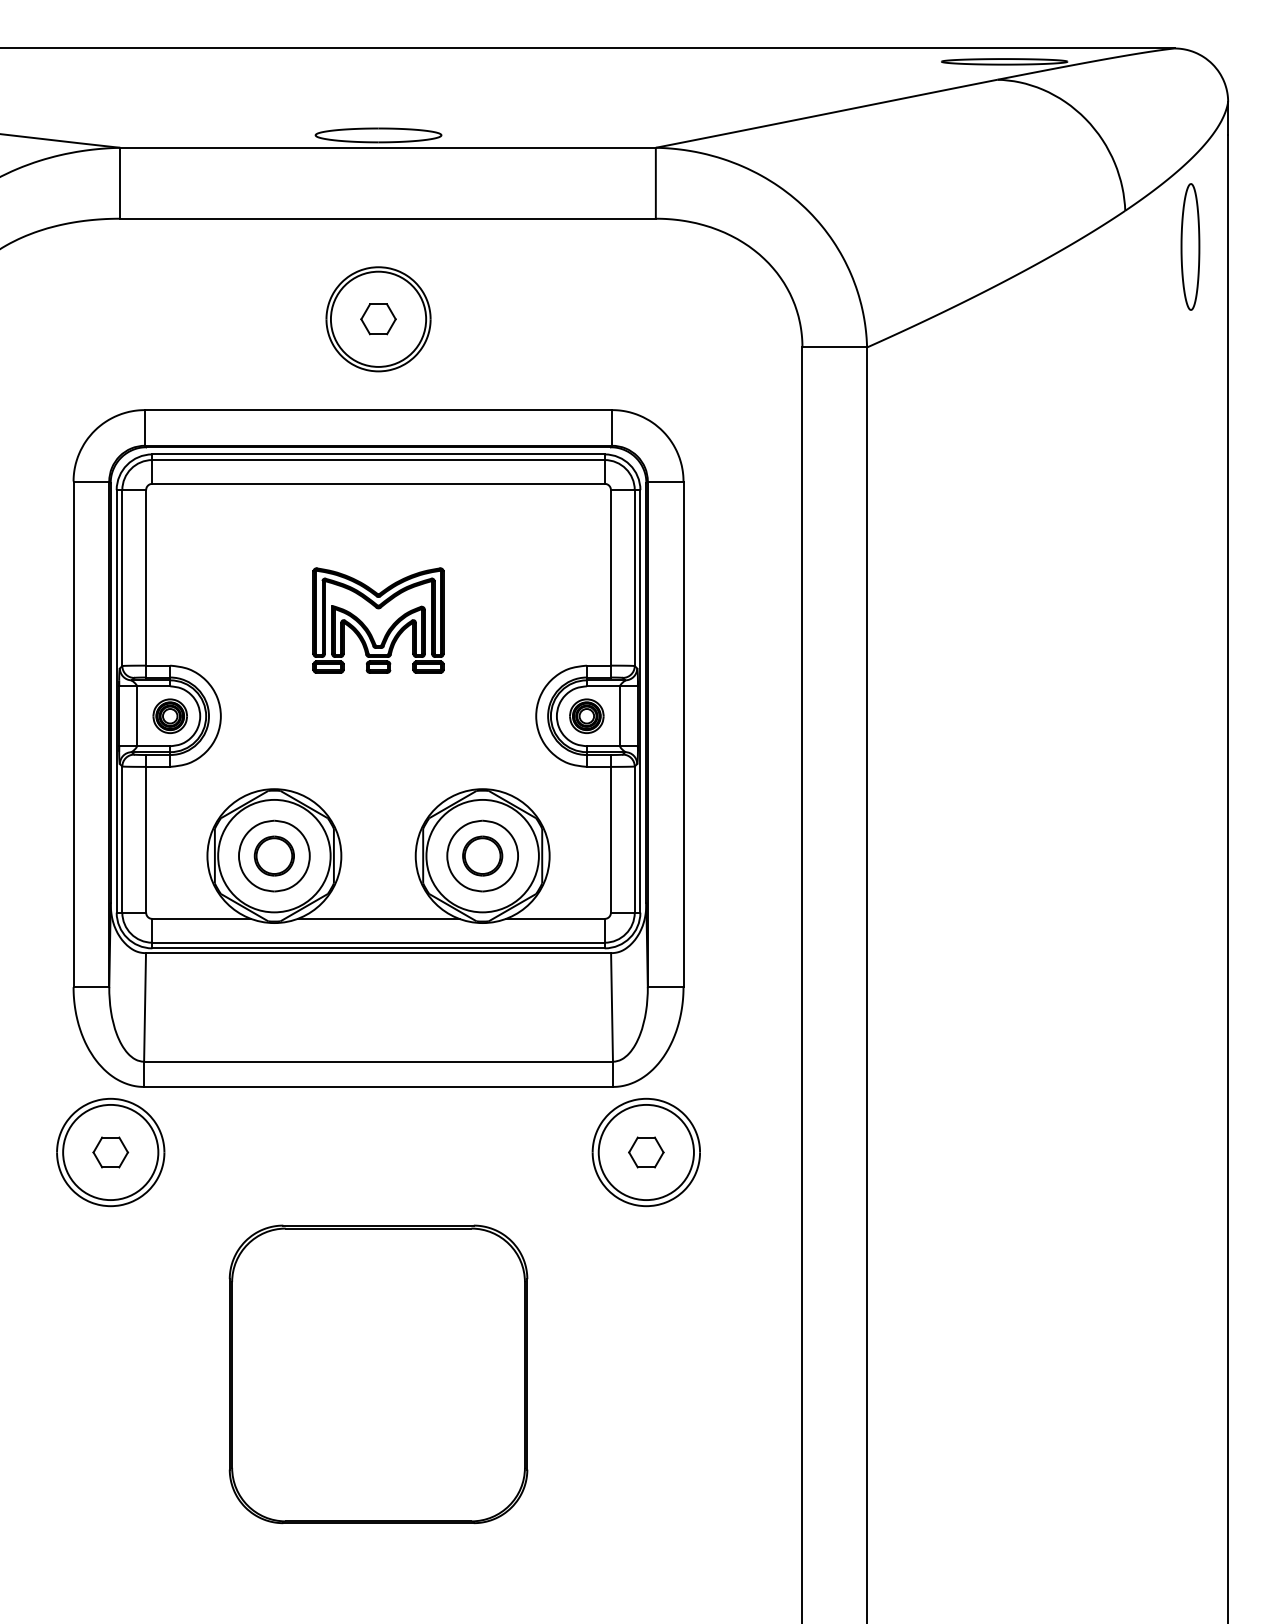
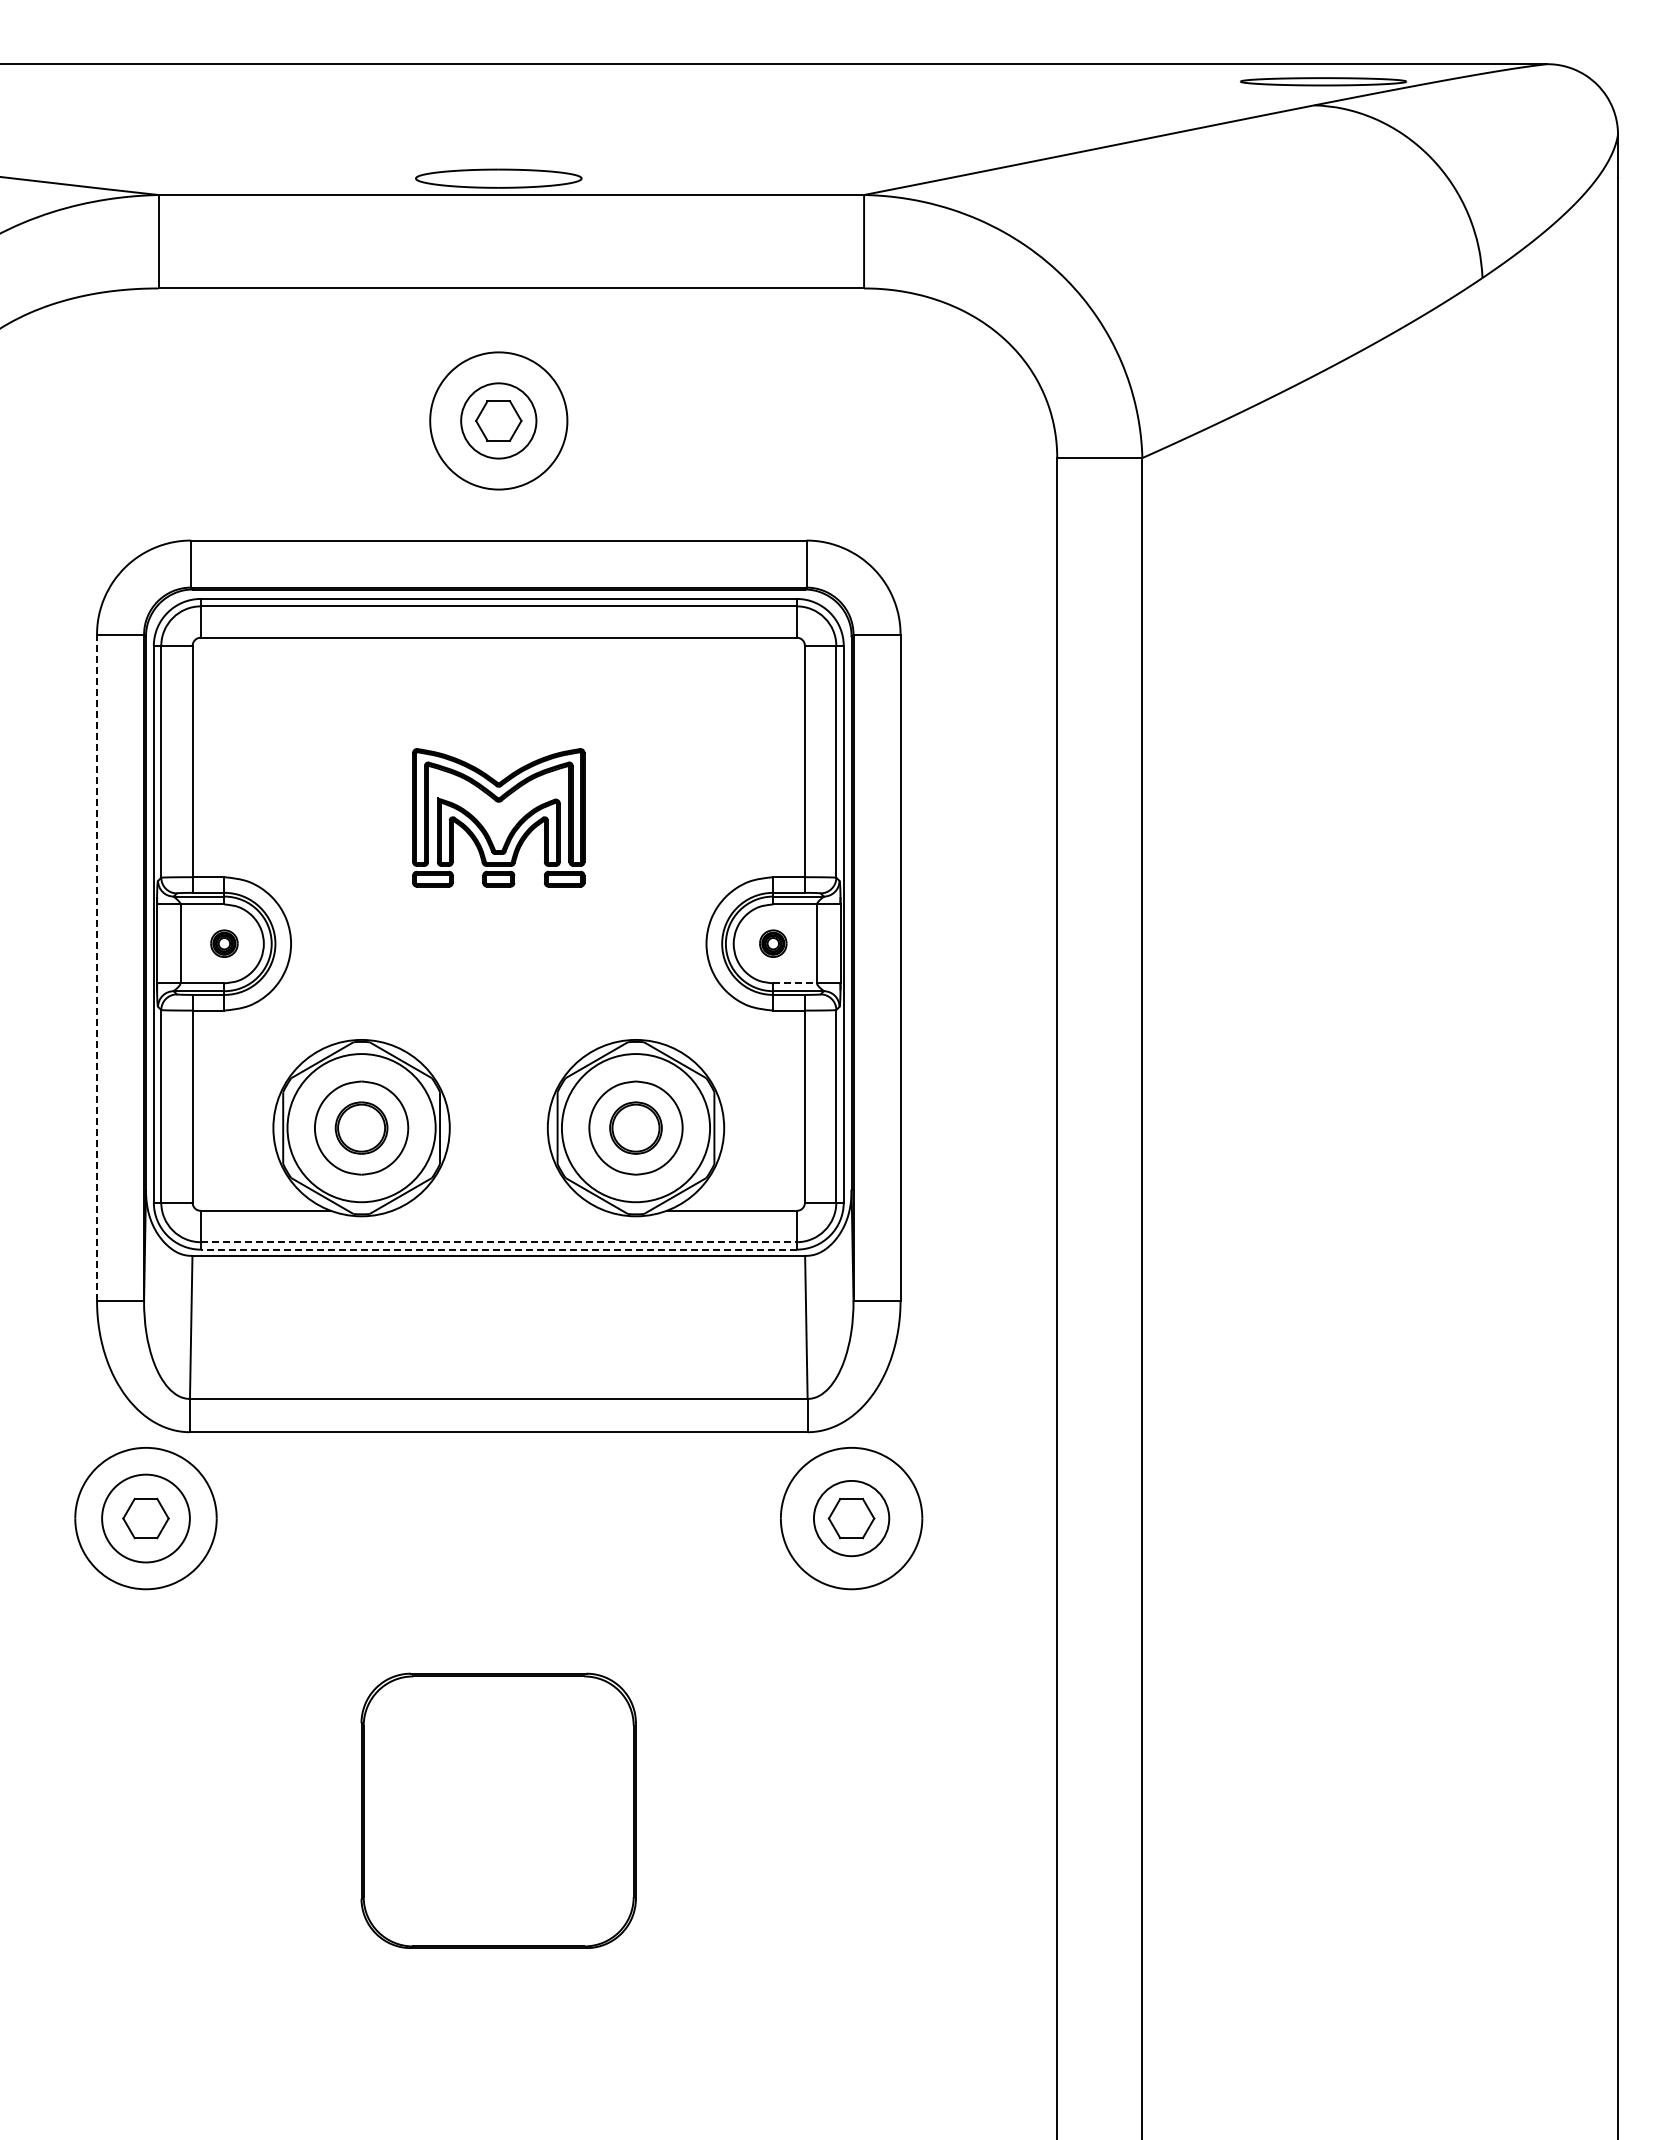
part: (1189, 246) -> (1567, 325), removed
circle: (378, 318) -> (498, 420), size x0.6
part: (170, 715) -> (224, 943), size x0.6
part: (587, 715) -> (773, 943), size x0.6
line: (73, 734) -> (97, 967), solid -> dashed
line: (603, 746) -> (795, 983), solid -> dashed
line: (378, 918) -> (498, 1210), removed
line: (378, 942) -> (498, 1242), solid -> dashed
line: (378, 948) -> (498, 1249), solid -> dashed
circle: (110, 1152) -> (145, 1518), size x0.7
circle: (646, 1152) -> (851, 1518), size x0.6
part: (378, 1374) -> (498, 1810), size x0.7

